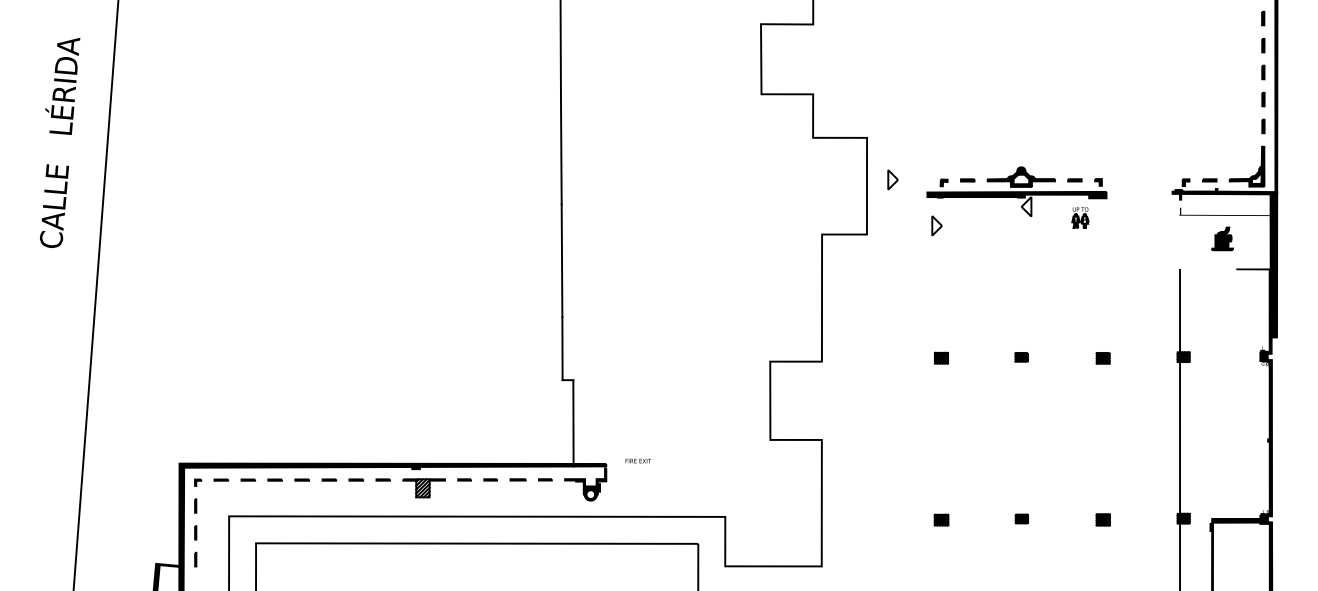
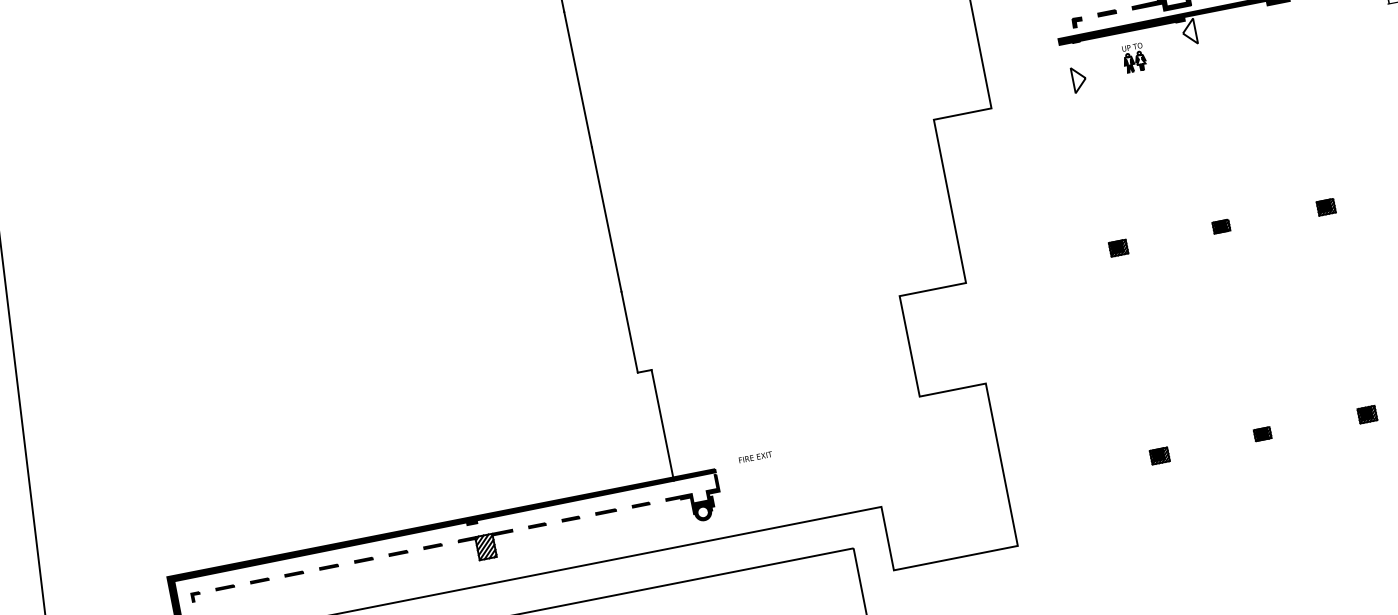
part: (892, 179) -> (1010, 31), removed
part: (1080, 217) -> (1134, 57), moved

